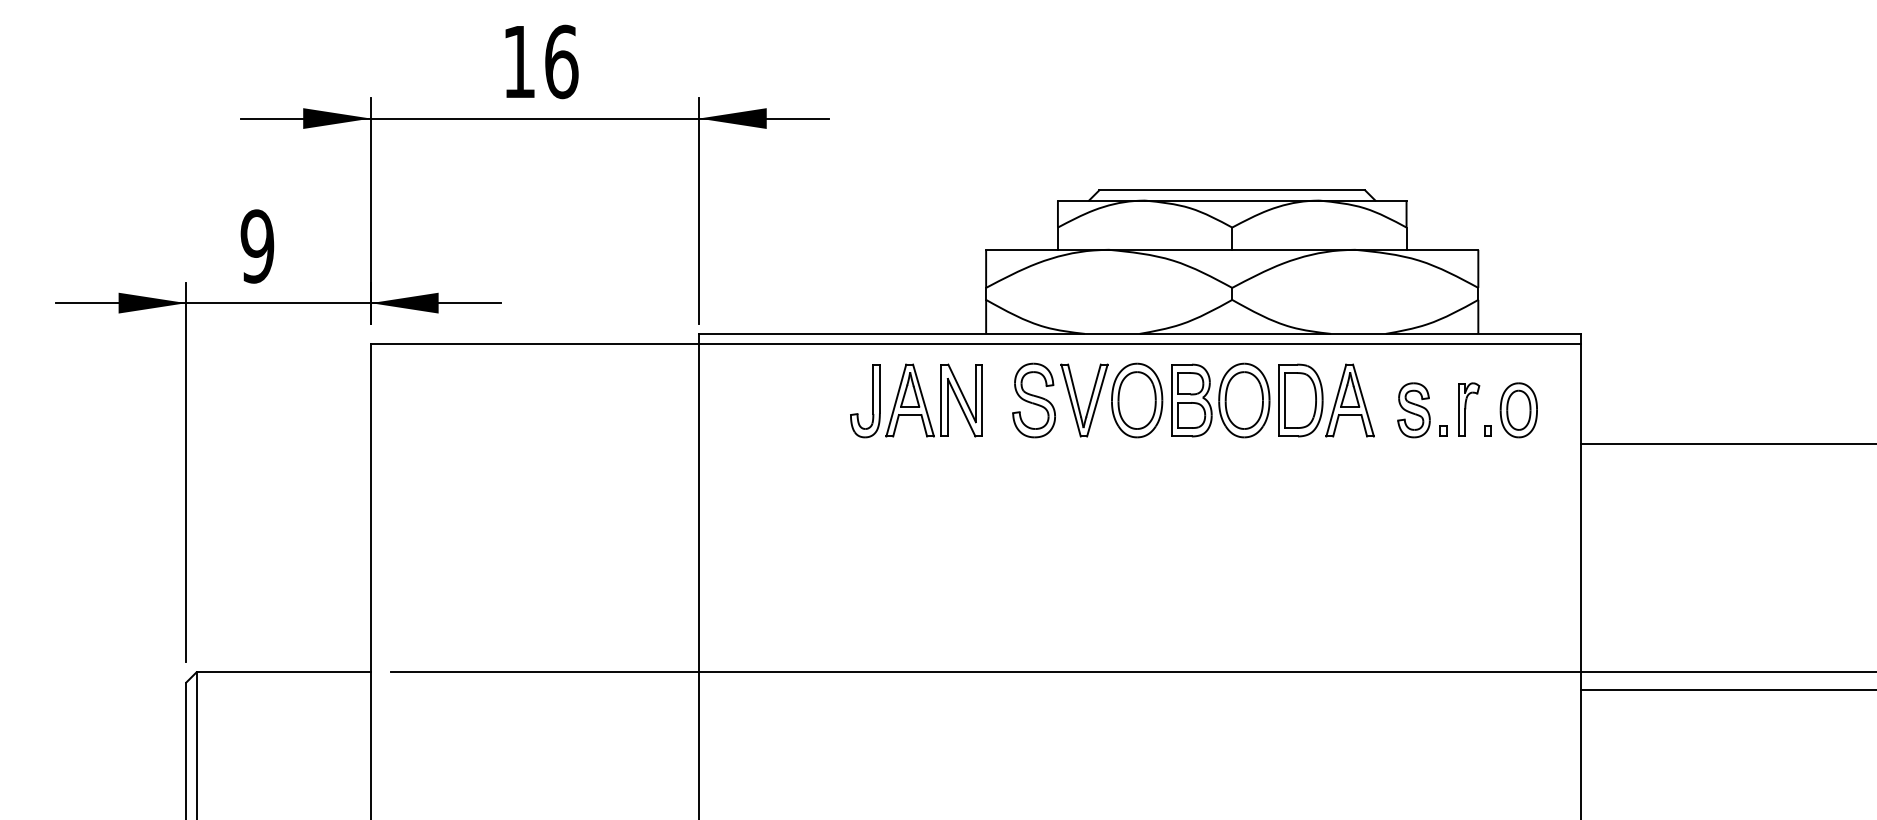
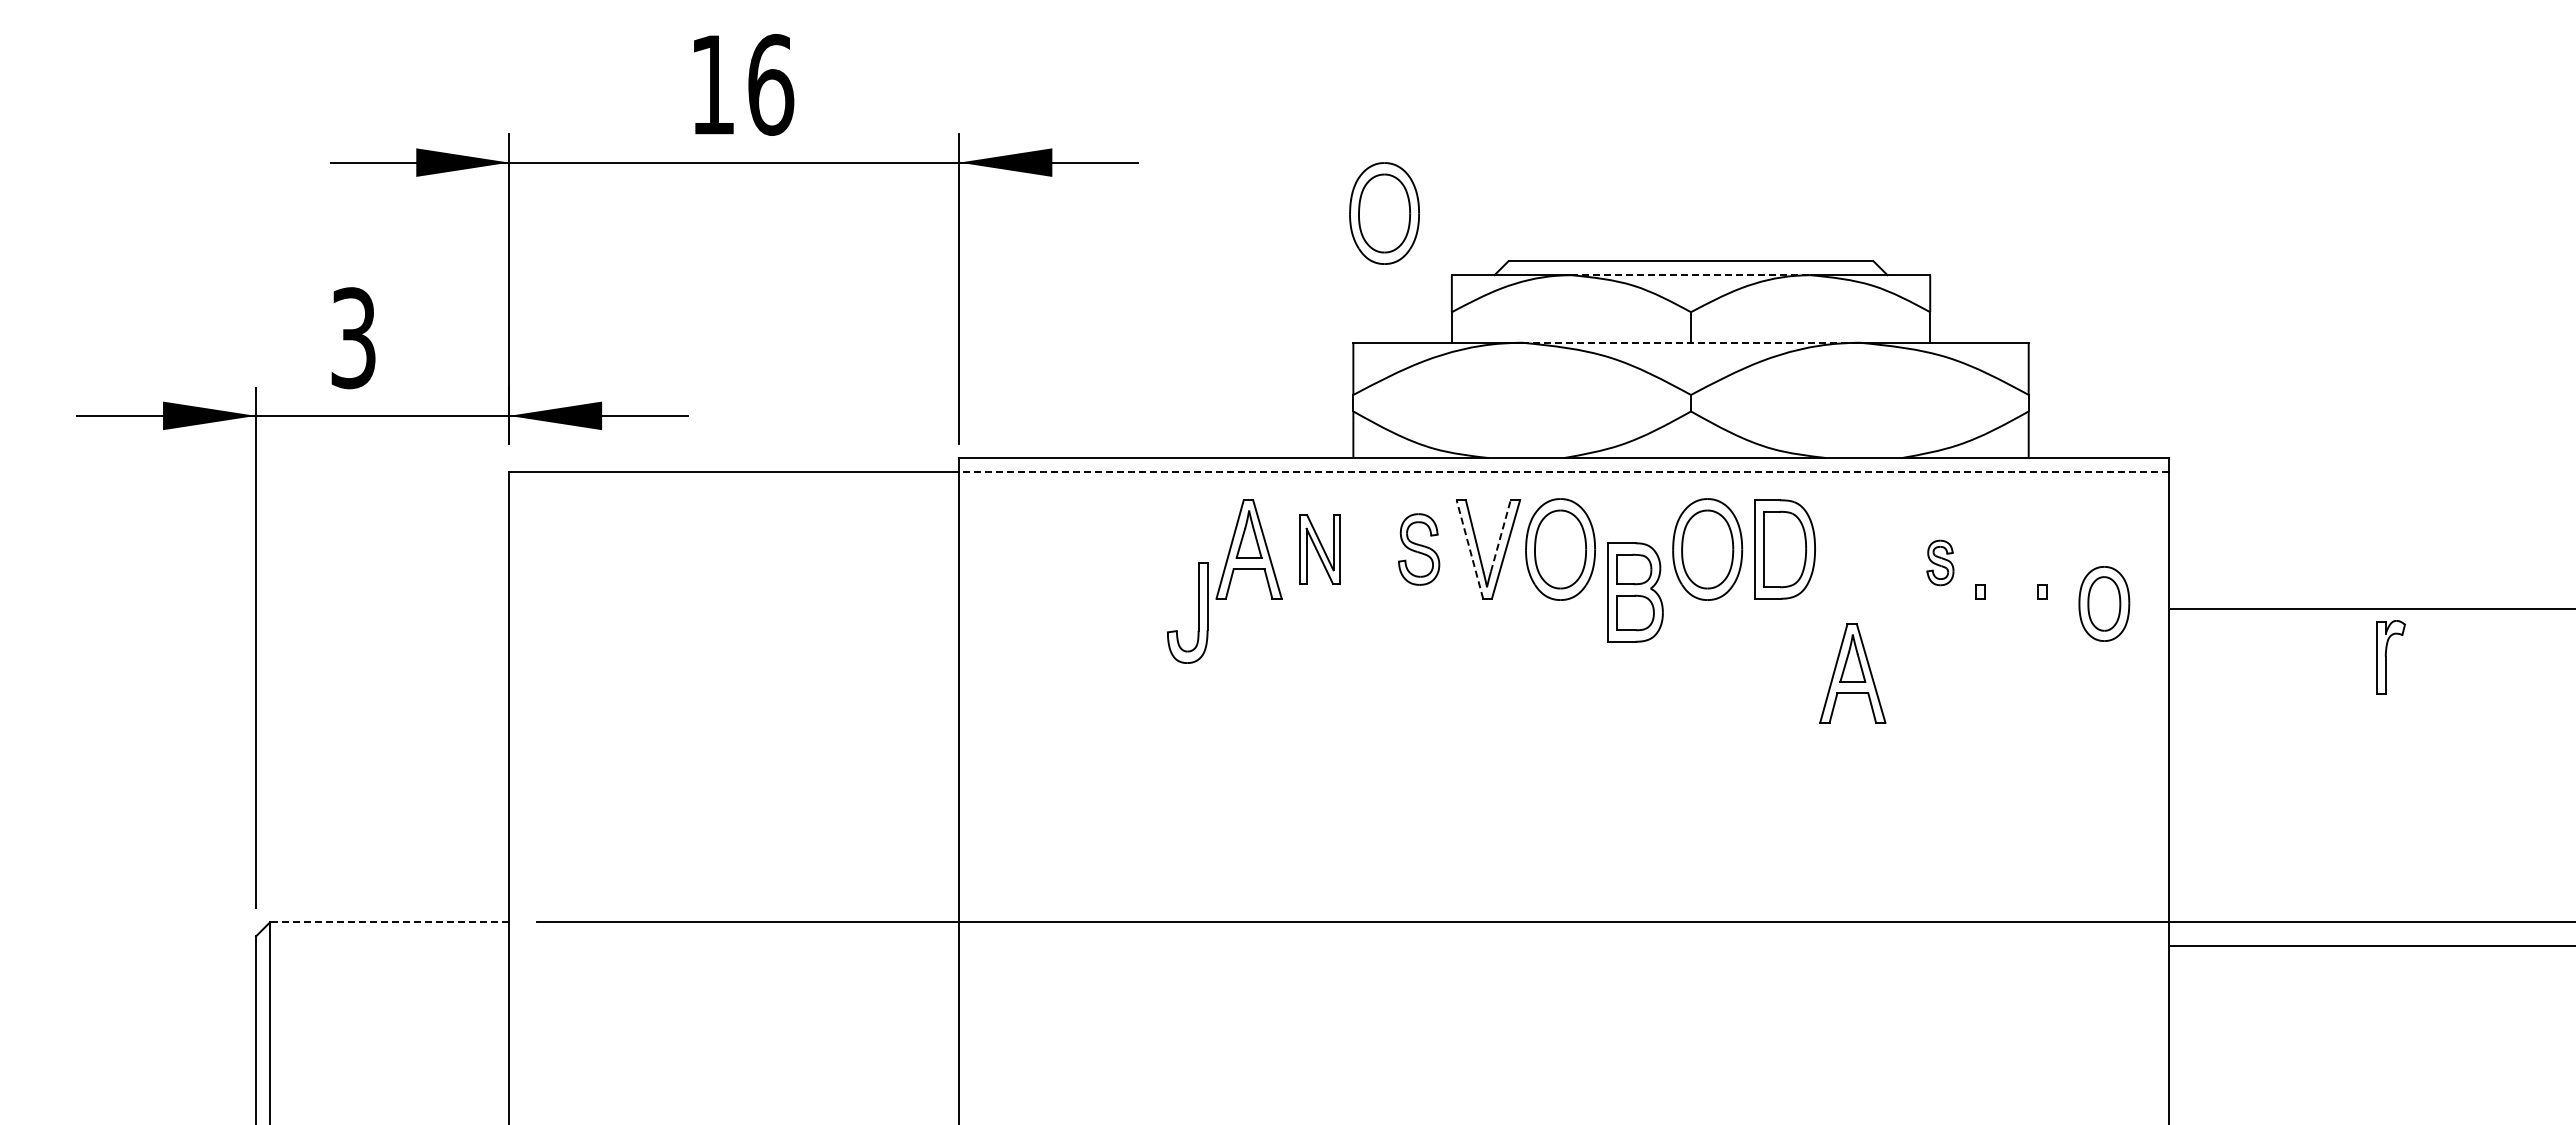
part: (1008, 155) -> (1384, 213), added
line: (1232, 200) -> (1691, 275), solid -> dashed
text: (257, 246) -> (353, 338), 9 -> 3
line: (1232, 249) -> (1691, 342), solid -> dashed
line: (1140, 344) -> (1564, 472), solid -> dashed
line: (1093, 390) -> (1500, 535), solid -> dashed
part: (873, 400) -> (1198, 612), moved
part: (961, 400) -> (1319, 549), size x0.7
part: (1033, 400) -> (1418, 549), size x0.7
line: (1070, 400) -> (1469, 549), solid -> dashed
part: (1191, 400) -> (1635, 592), moved
part: (1349, 400) -> (1852, 673), moved
part: (1414, 410) -> (1940, 562), size x0.6
part: (1468, 410) -> (2390, 657), moved
part: (1518, 410) -> (2104, 603), moved
line: (283, 672) -> (389, 922), solid -> dashed

